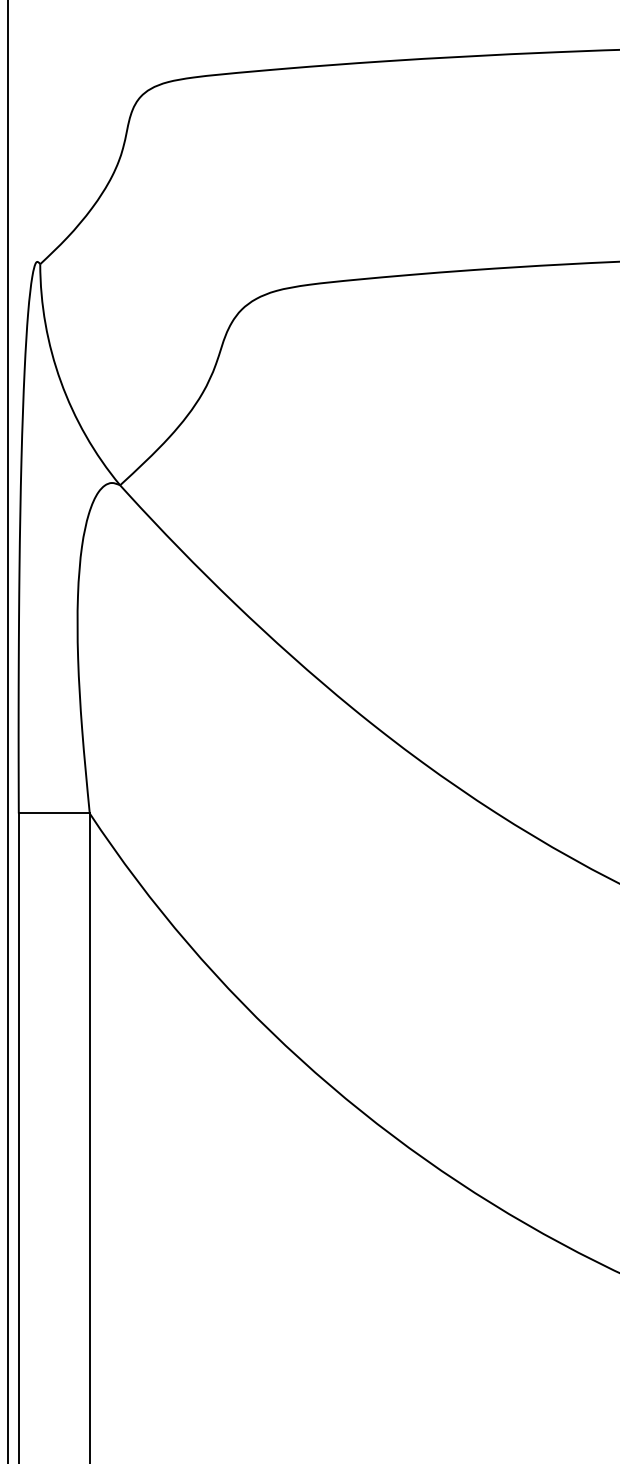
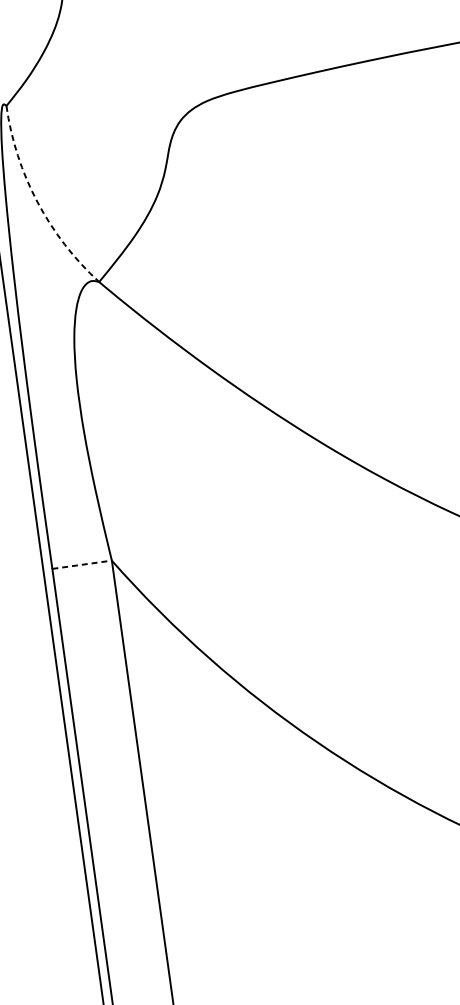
arc: (60, 381) -> (37, 201), solid -> dashed
line: (54, 813) -> (82, 564), solid -> dashed

